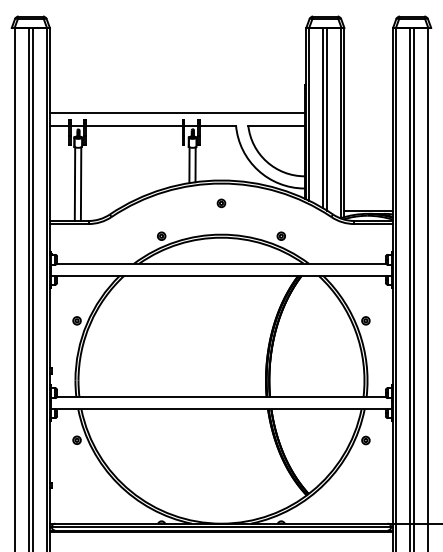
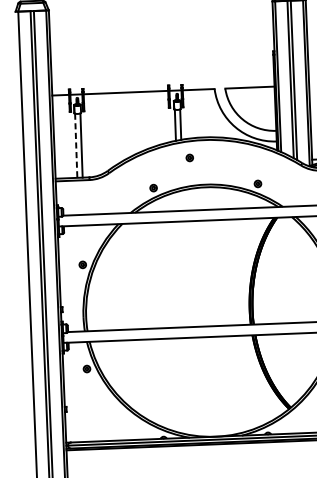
line: (176, 113) -> (162, 80), removed
line: (75, 184) -> (76, 146), solid -> dashed
part: (221, 203) -> (189, 158), moved

